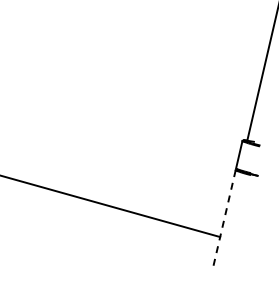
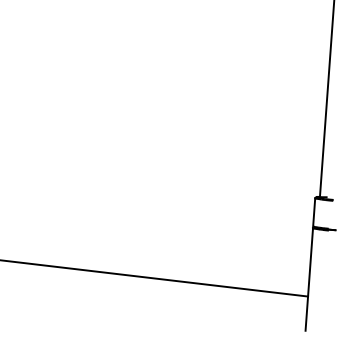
line: (224, 220) -> (309, 279), dashed -> solid

